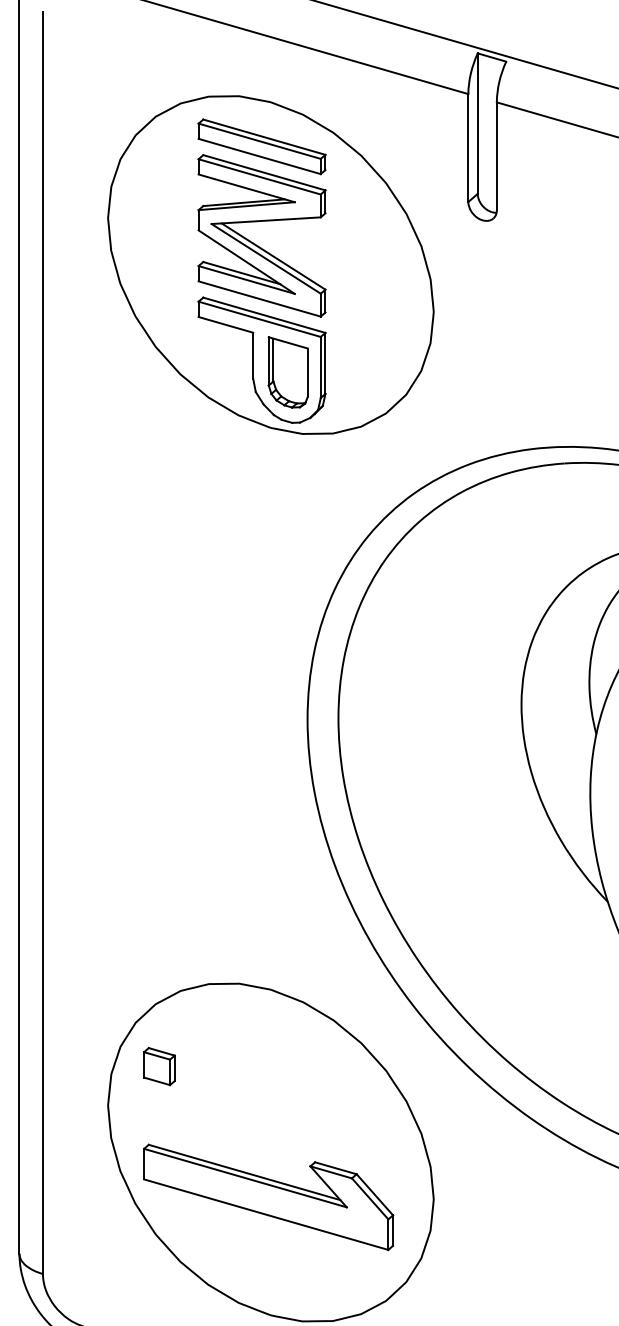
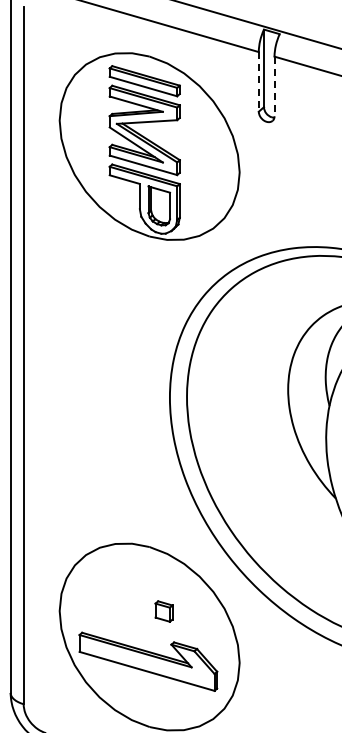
line: (467, 147) -> (258, 81), solid -> dashed
line: (496, 156) -> (274, 86), solid -> dashed
part: (158, 1066) -> (163, 611), moved

